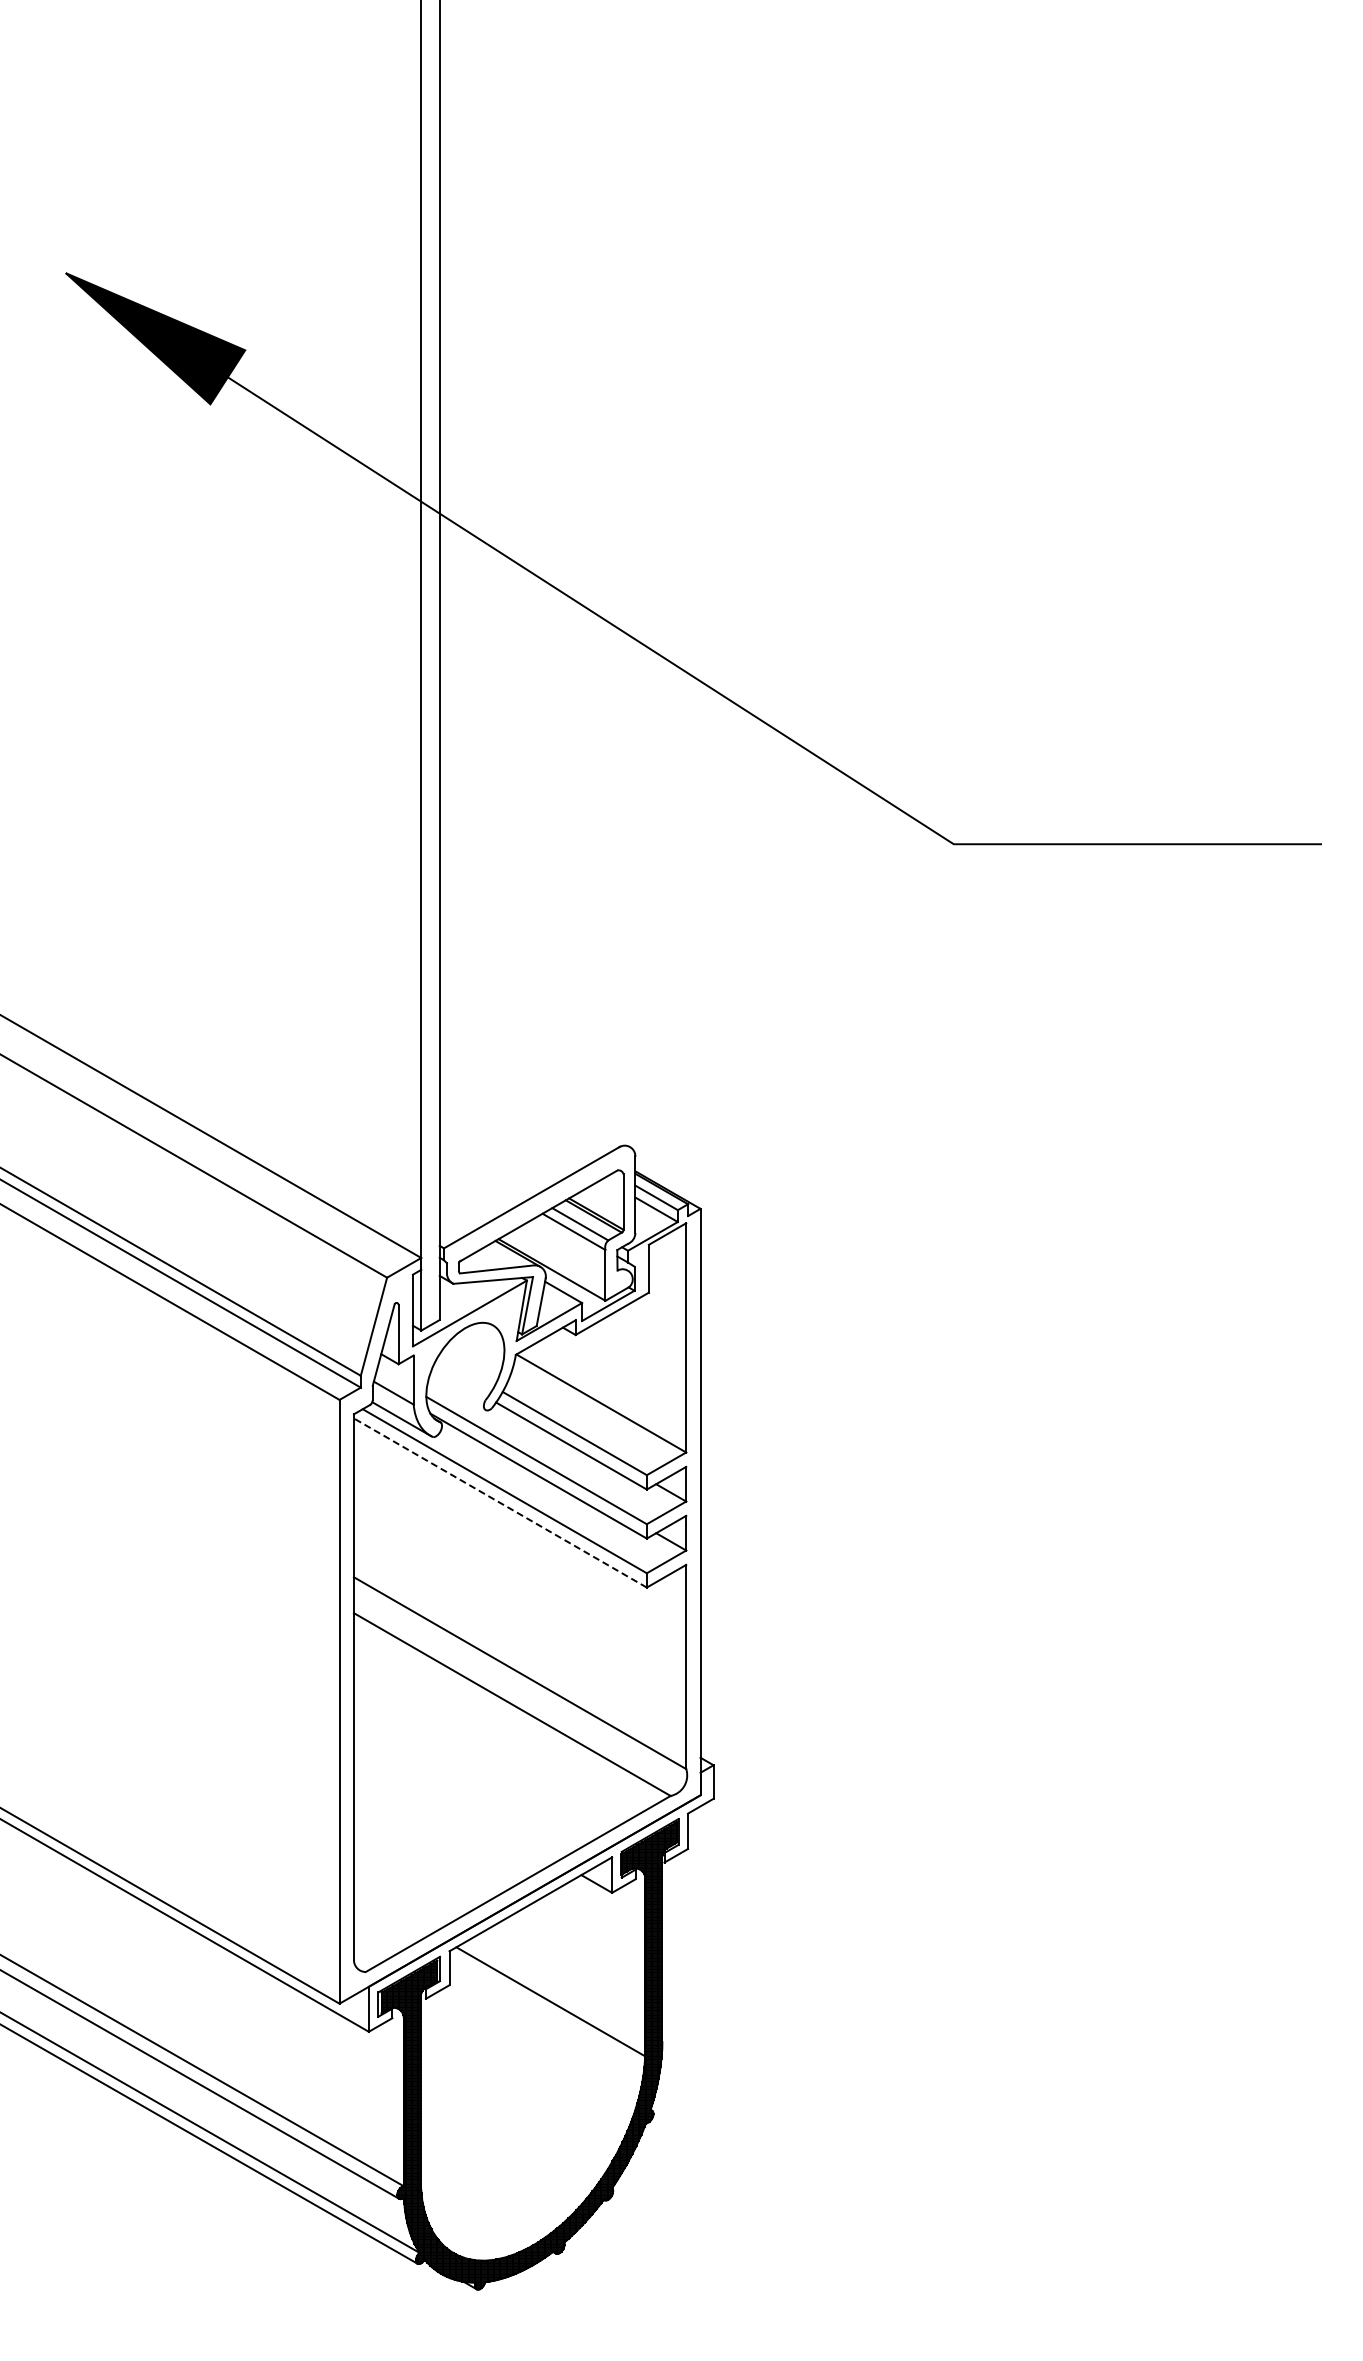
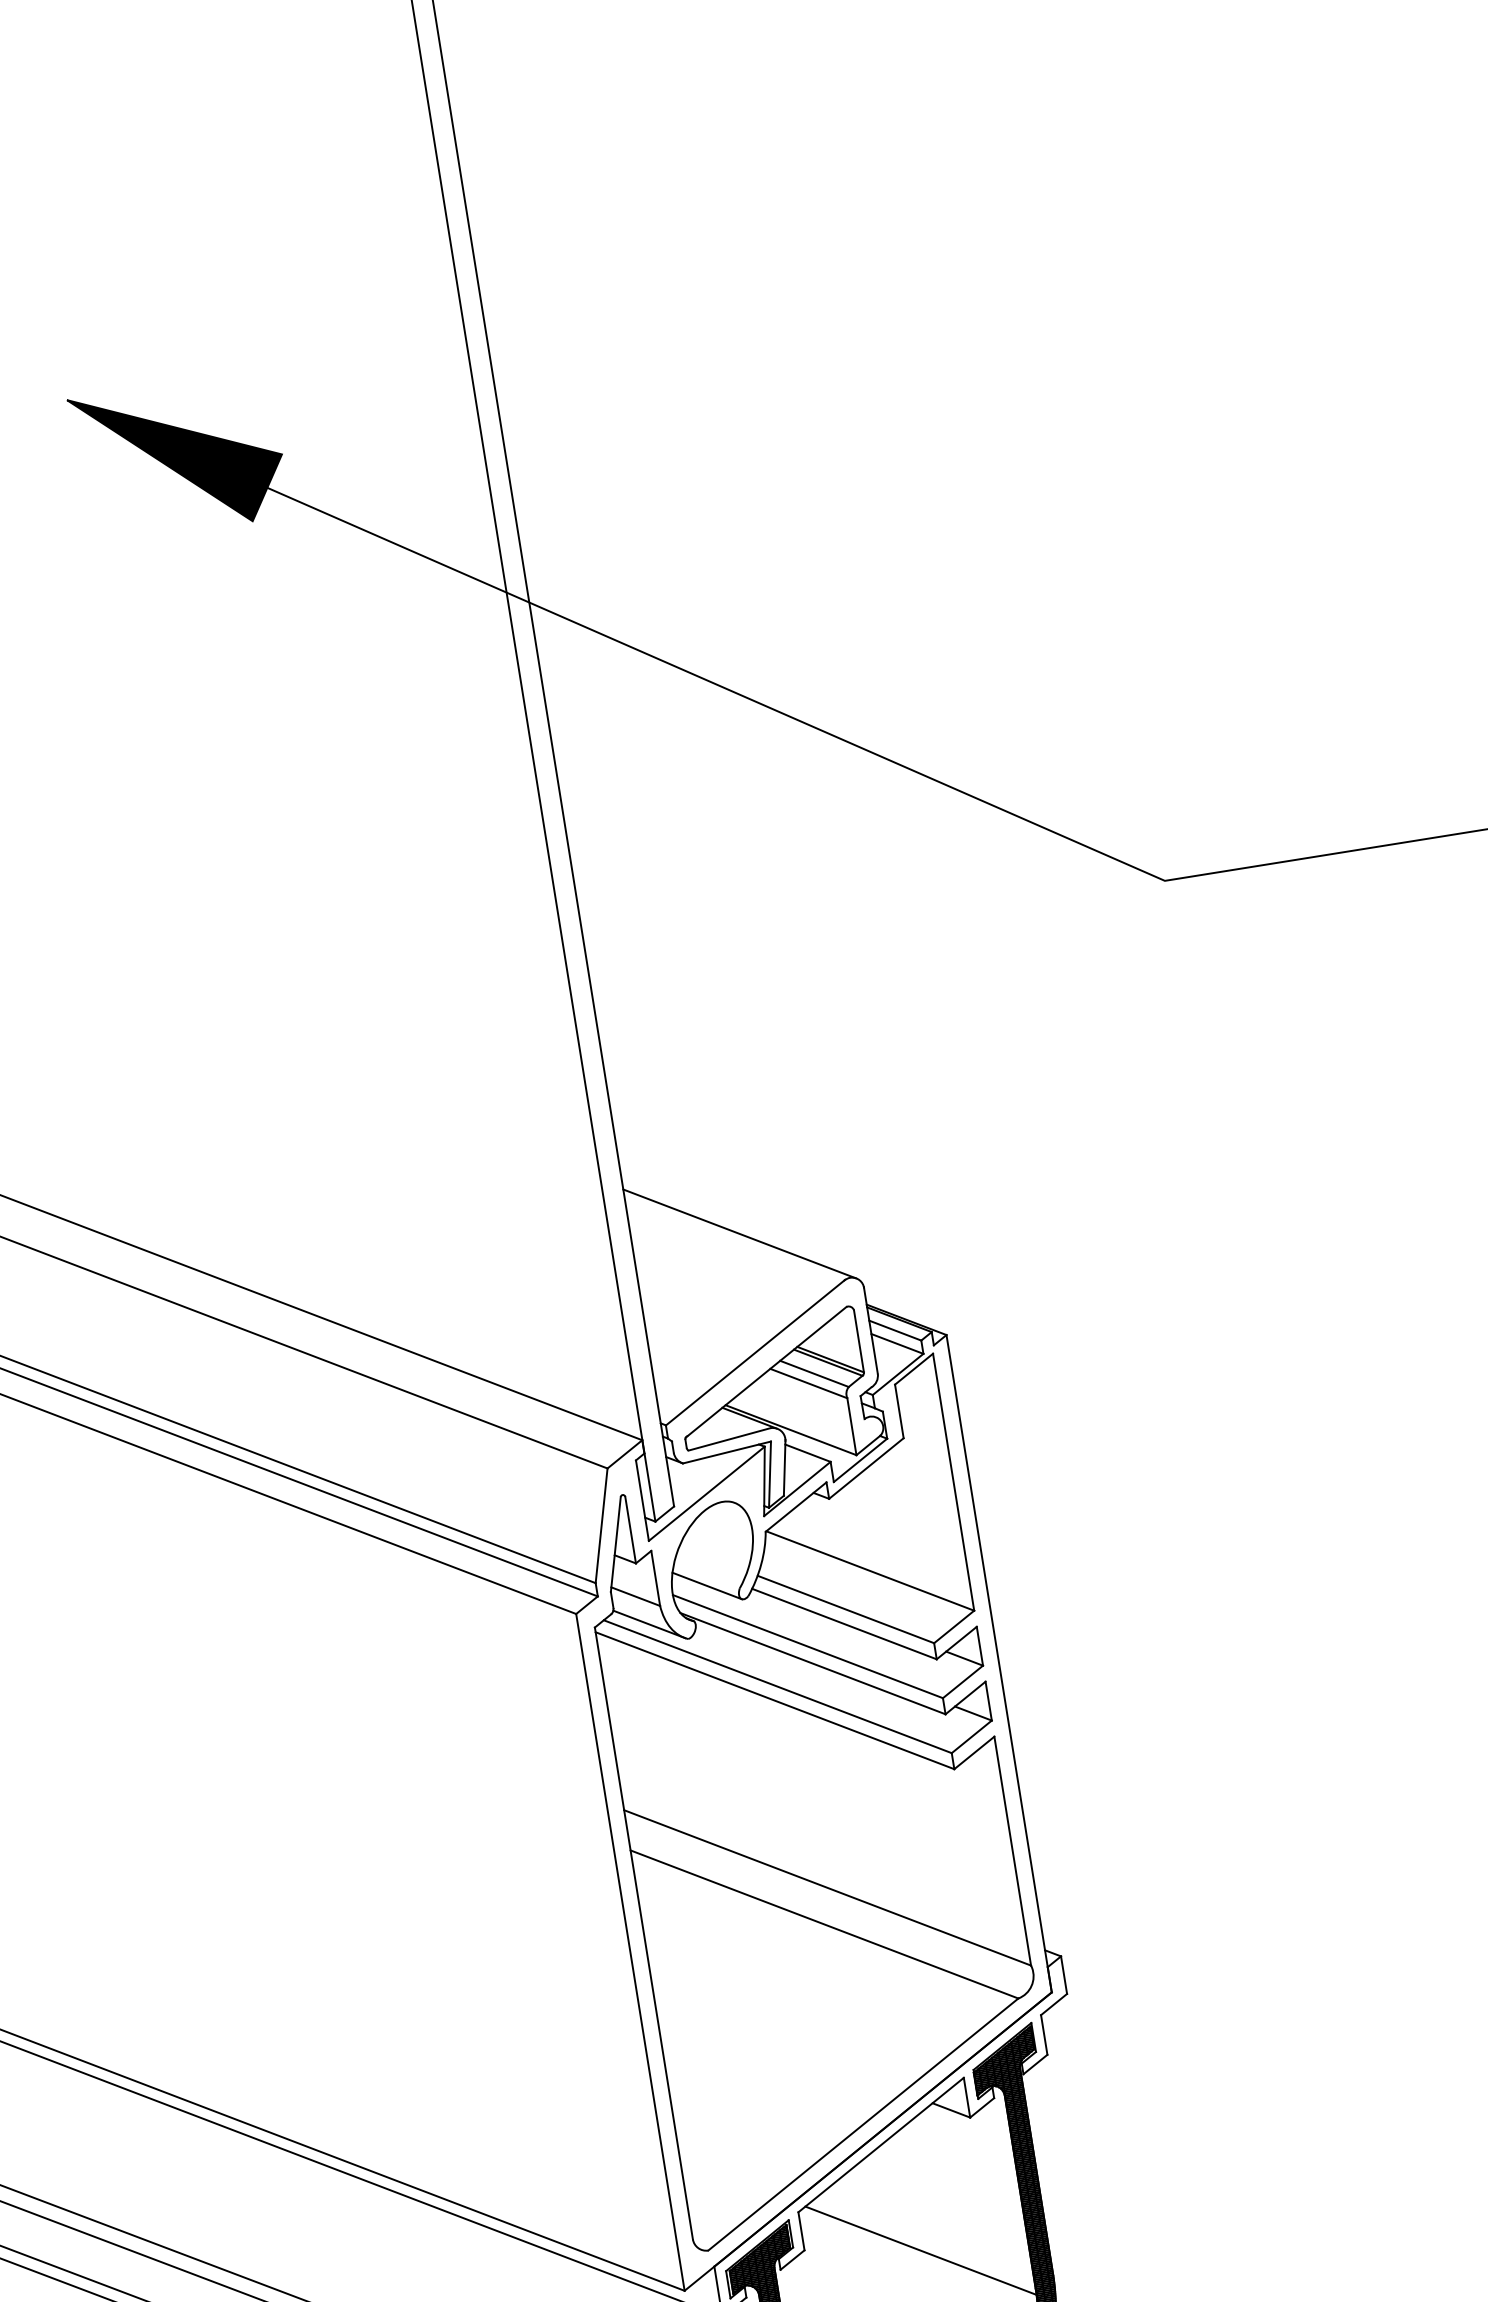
line: (534, 1091) -> (739, 1233), added
line: (457, 1393) -> (707, 1585), added
line: (499, 1502) -> (773, 1700), dashed -> solid

